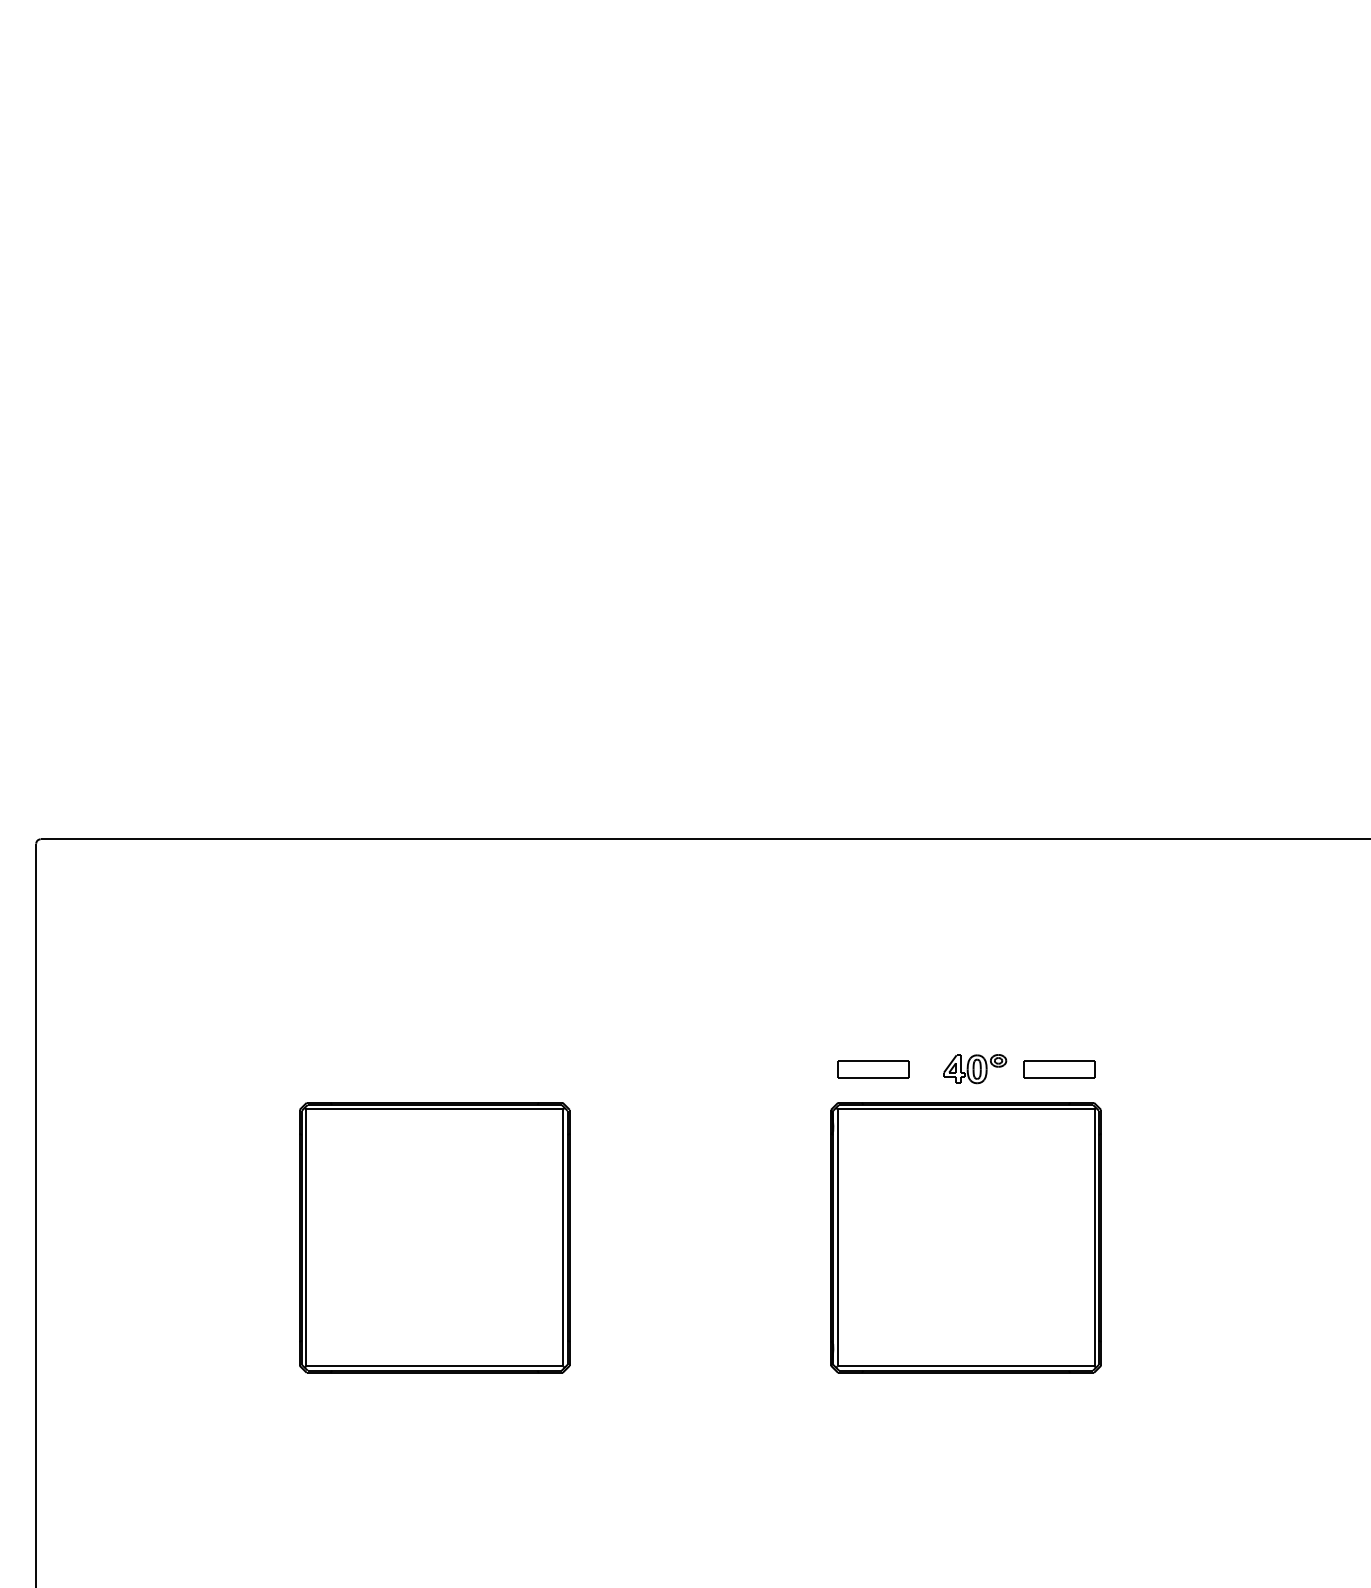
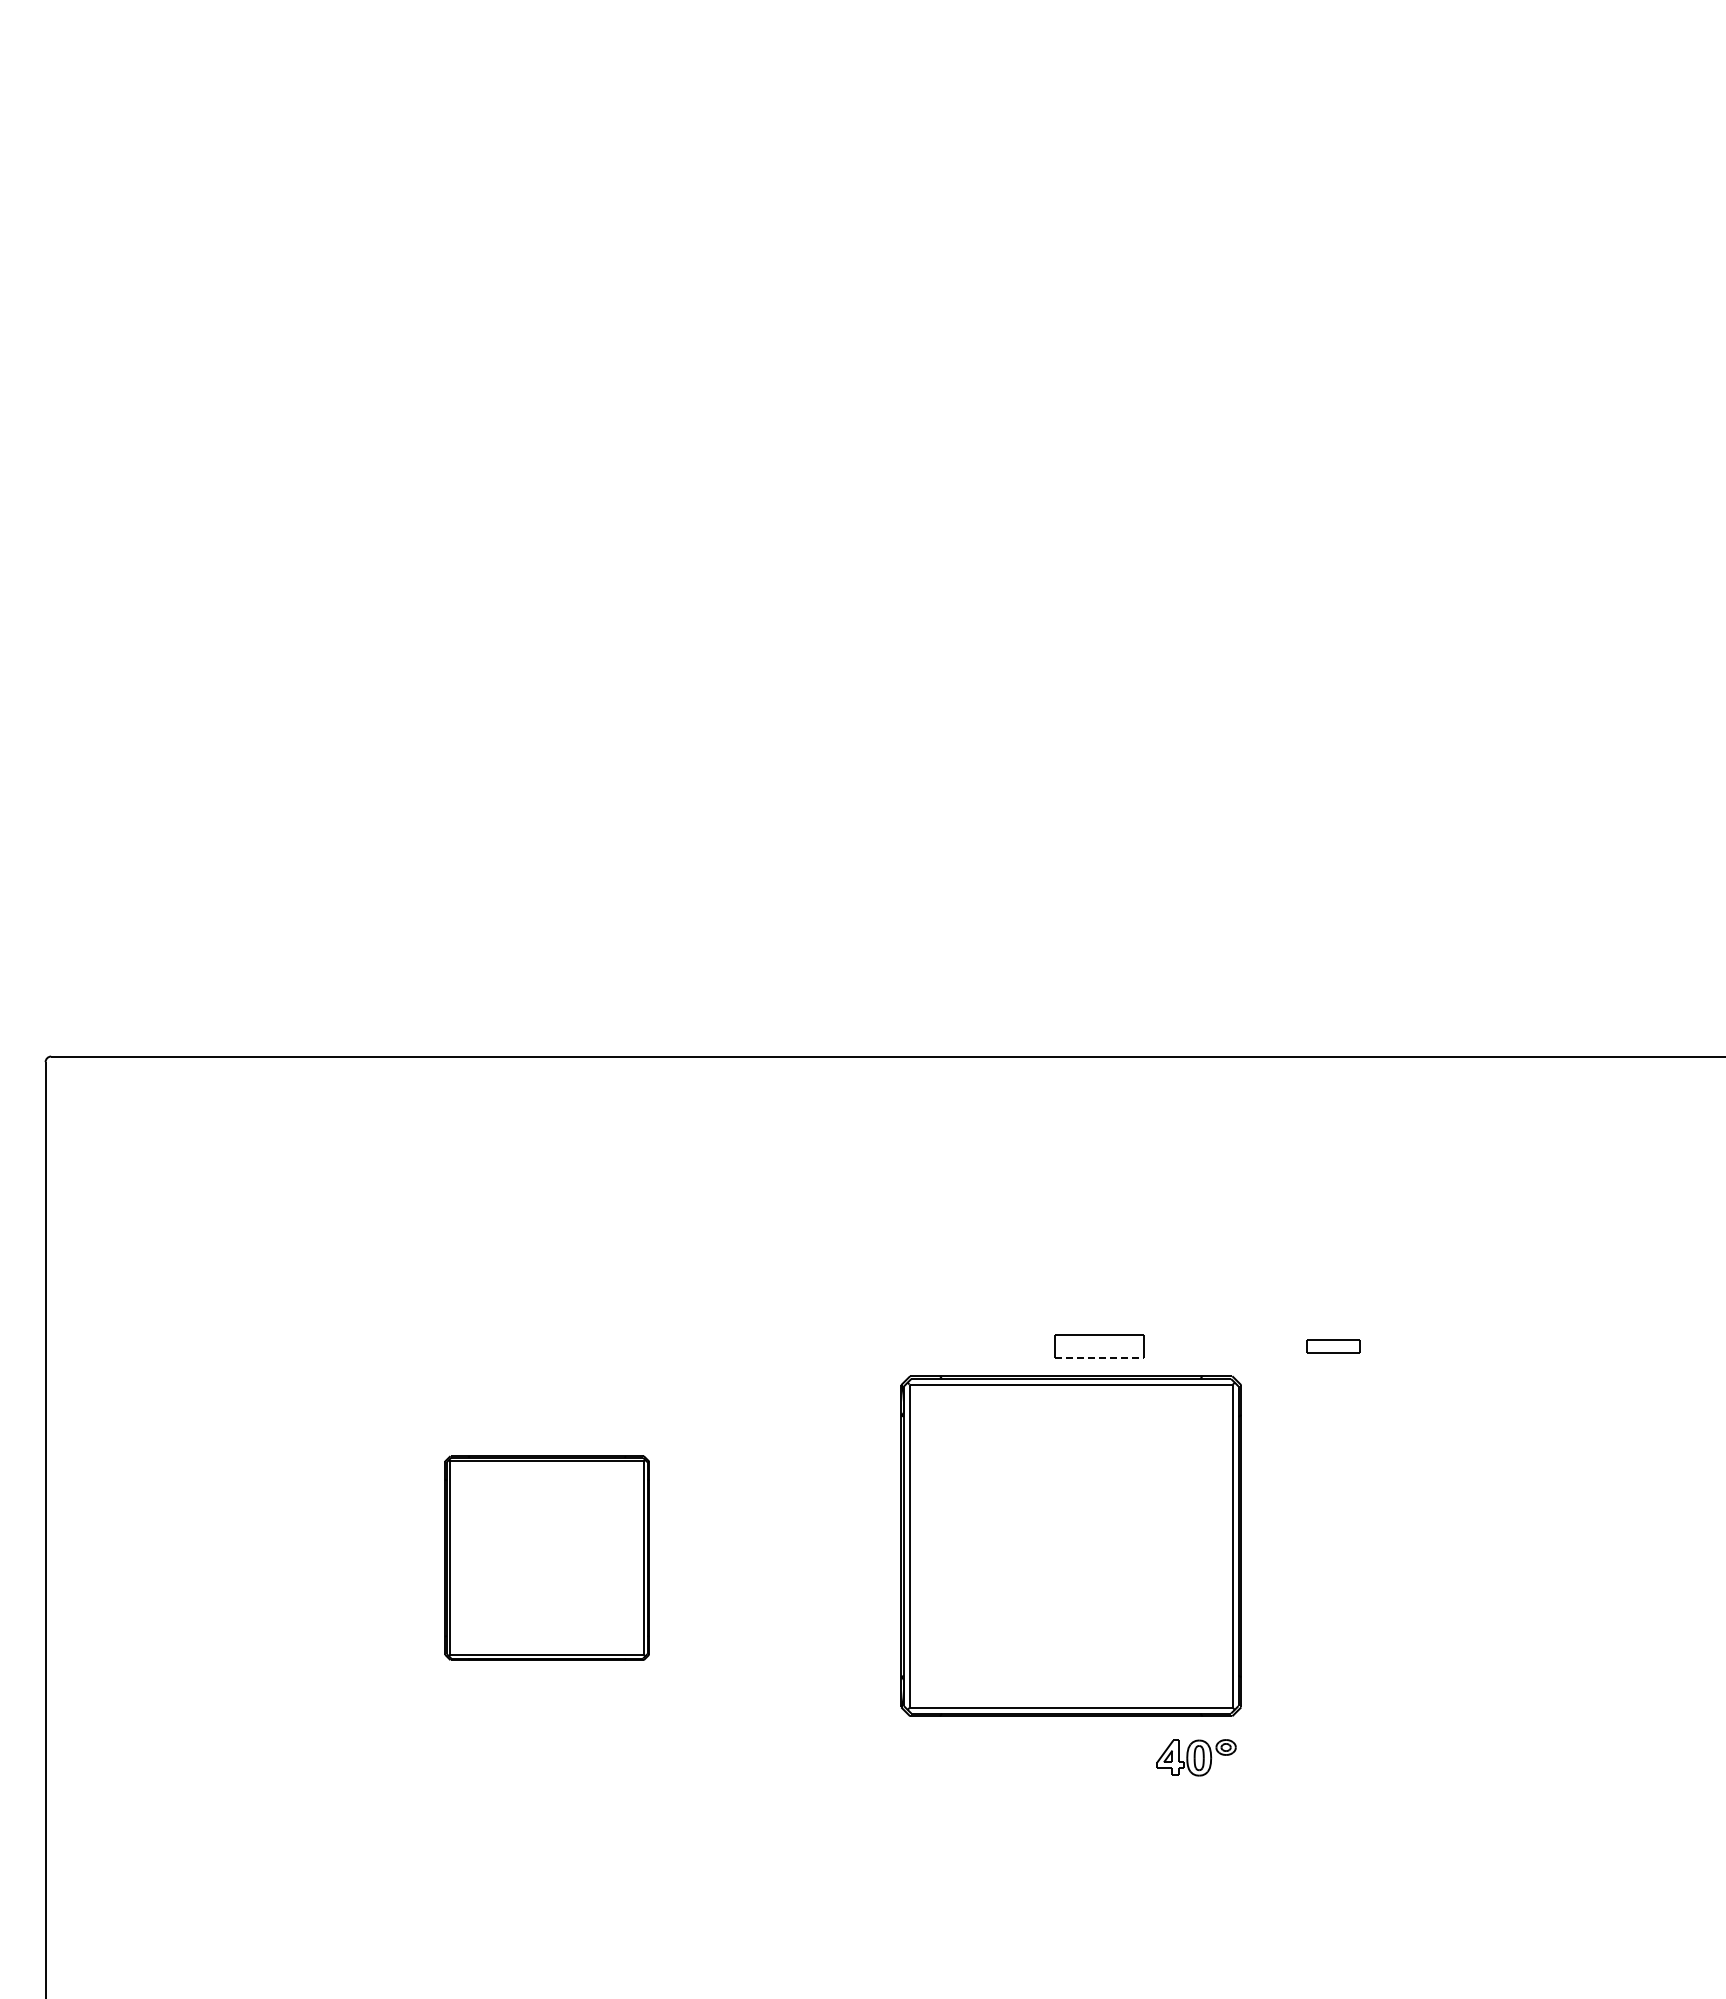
part: (975, 1068) -> (1196, 1757), moved
part: (1059, 1069) -> (1333, 1346), size x0.6
line: (873, 1078) -> (1099, 1357), solid -> dashed
part: (434, 1237) -> (546, 1557), size x0.6
part: (965, 1237) -> (1070, 1545), moved

